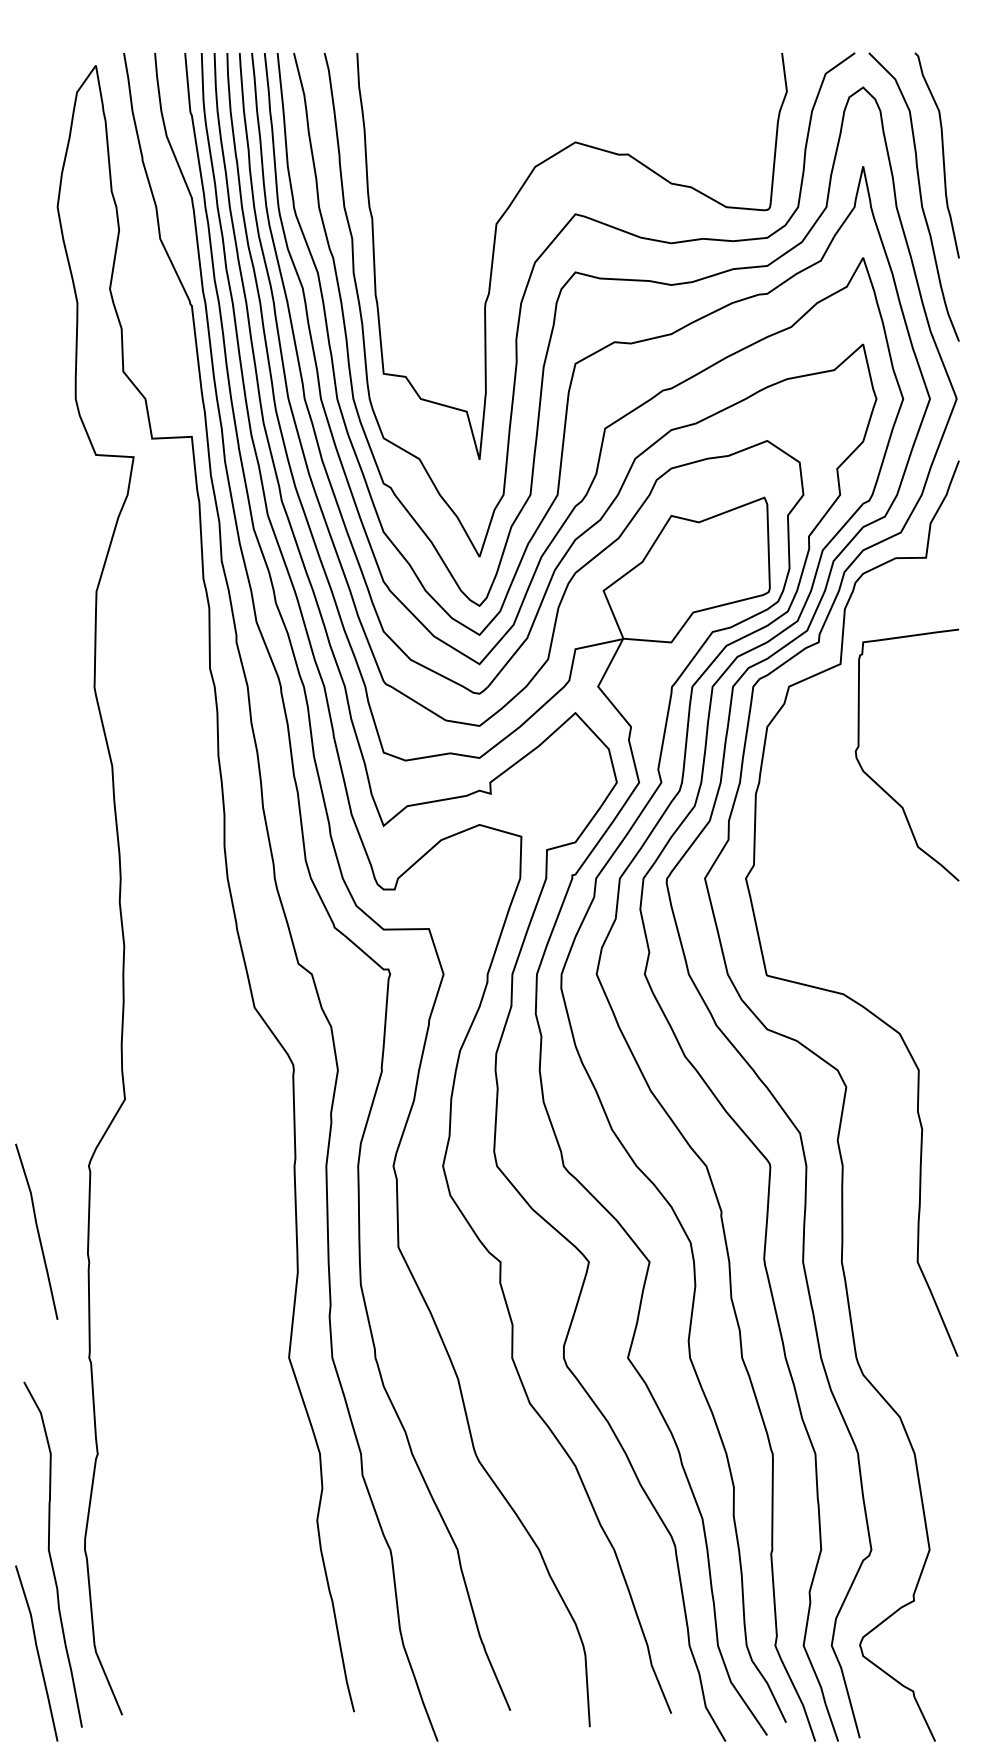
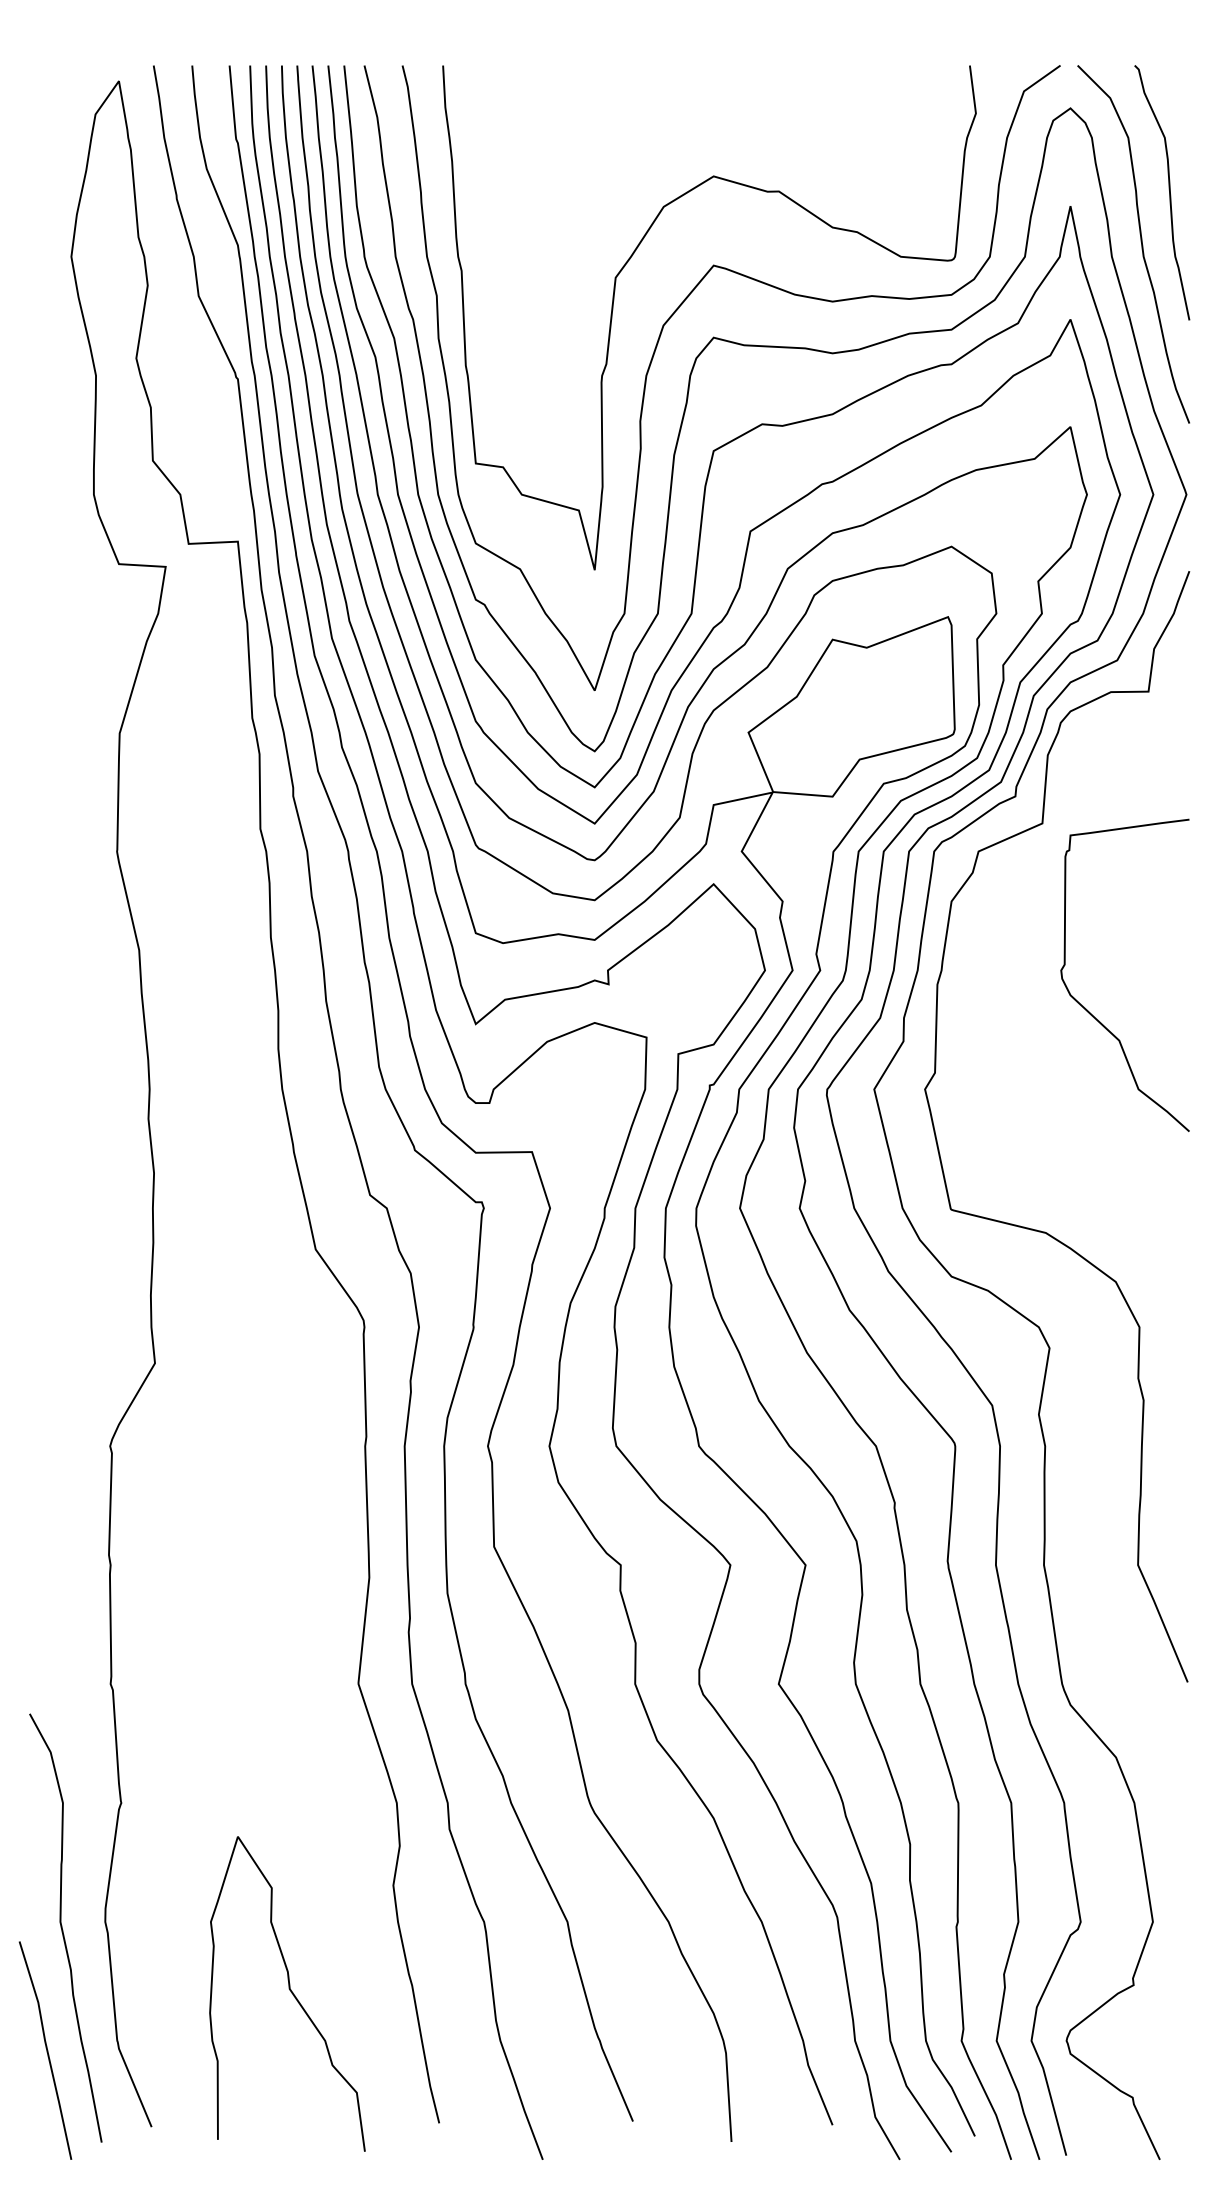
curve: (877, 783) -> (1088, 1010), moved
curve: (37, 1231) -> (46, 1527), removed
curve: (233, 1605) -> (289, 1990), added

